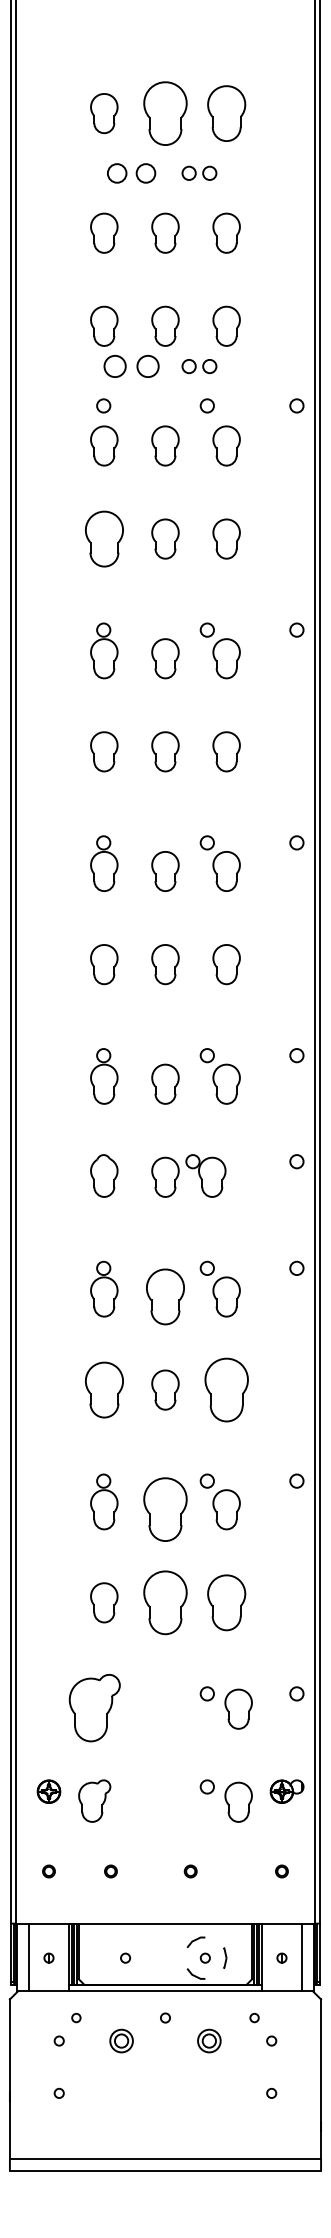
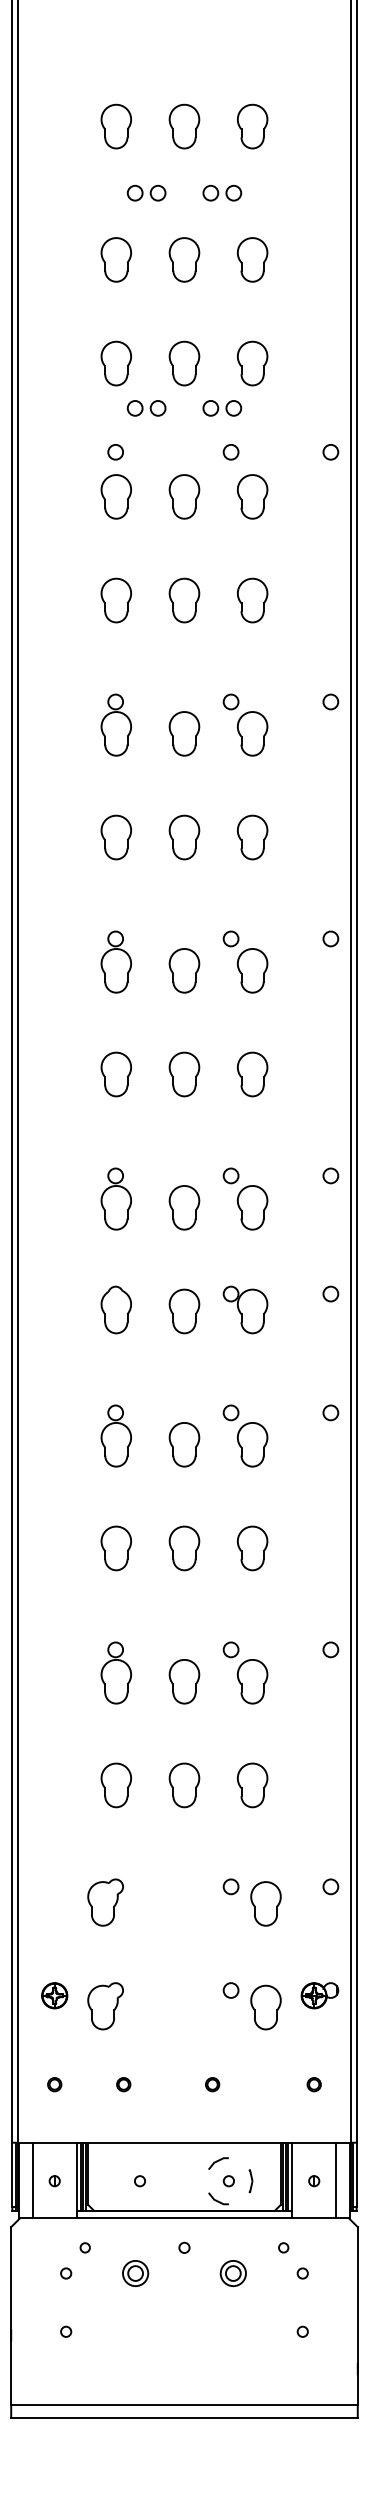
part: (165, 113) -> (184, 126), size x0.62
part: (226, 113) -> (252, 126), size x0.71
part: (131, 172) -> (146, 192), size x0.71
part: (131, 366) -> (146, 408), size x0.62
part: (103, 539) -> (115, 600), size x0.71
part: (205, 1175) -> (245, 1309), moved
part: (165, 1296) -> (184, 1444), size x0.71
part: (103, 1390) -> (115, 1548), size x0.71
part: (226, 1390) -> (252, 1548), size x0.62
part: (165, 1509) -> (184, 1681), size x0.62
part: (165, 1602) -> (184, 1785), size x0.62
part: (226, 1602) -> (252, 1785), size x0.71
part: (94, 1707) -> (105, 1902), size x0.62

